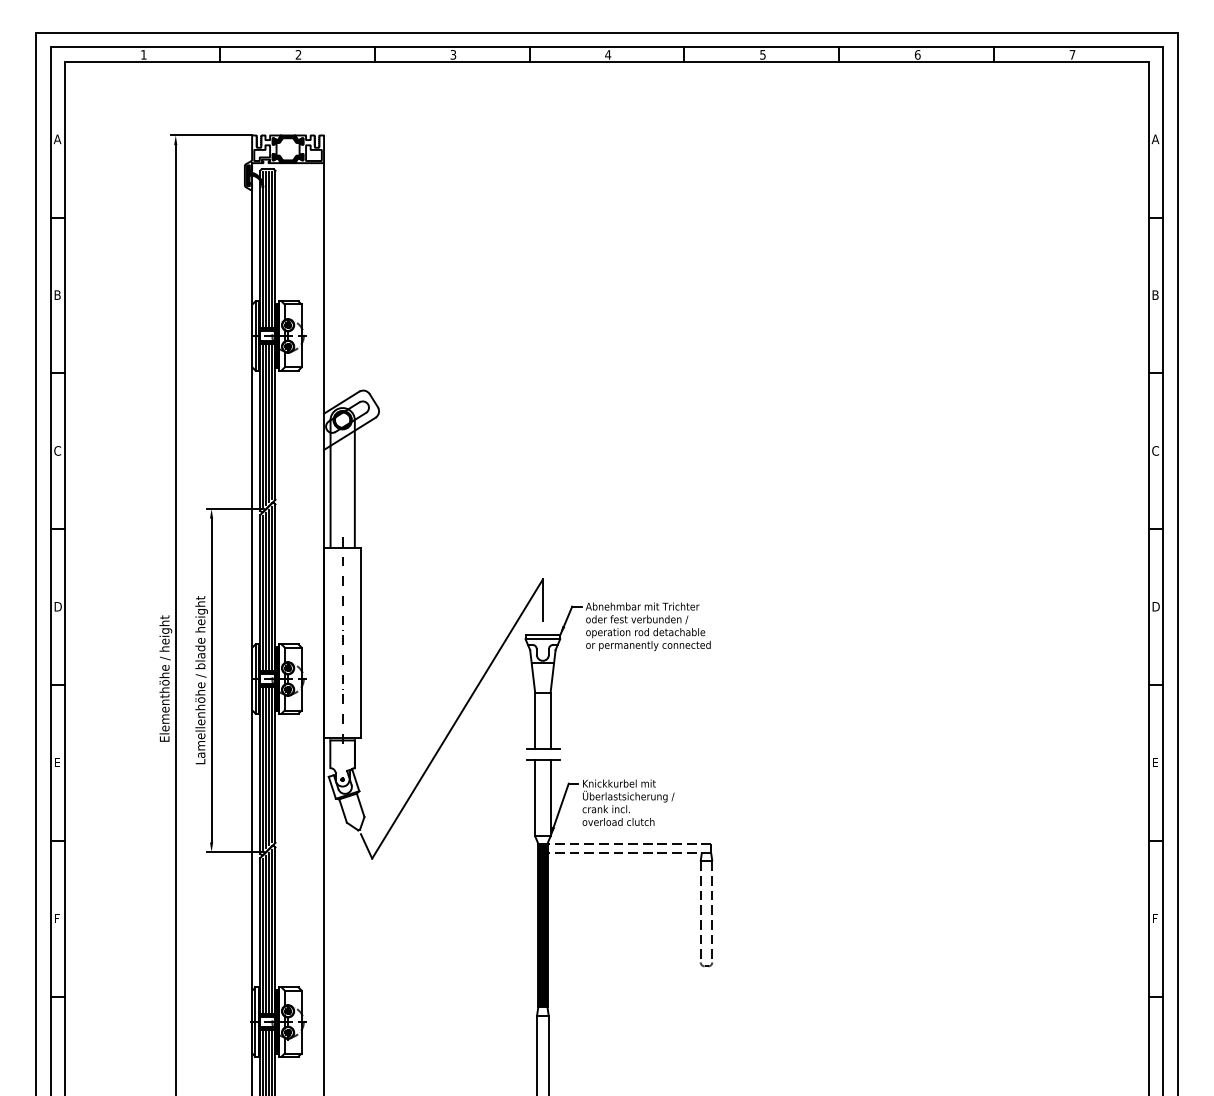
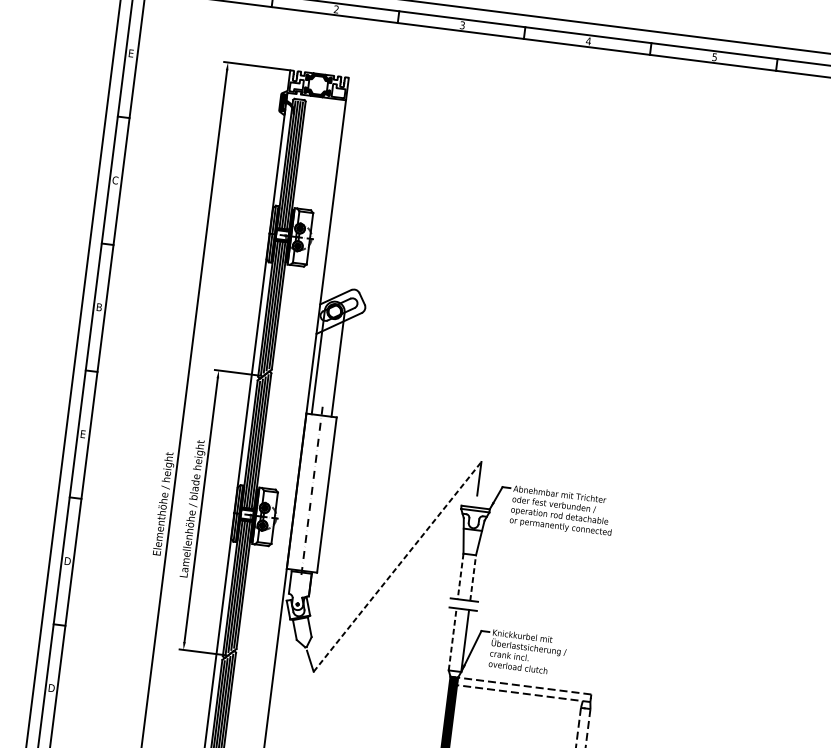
text: (57, 139) -> (131, 53), A -> E
text: (57, 295) -> (115, 180), B -> C
text: (57, 450) -> (99, 306), C -> B
text: (57, 606) -> (83, 434), D -> E
line: (457, 719) -> (397, 567), solid -> dashed
line: (535, 721) -> (460, 576), solid -> dashed
line: (550, 721) -> (473, 578), solid -> dashed
text: (57, 762) -> (67, 561), E -> D
line: (535, 797) -> (452, 638), solid -> dashed
text: (57, 918) -> (51, 688), F -> D

